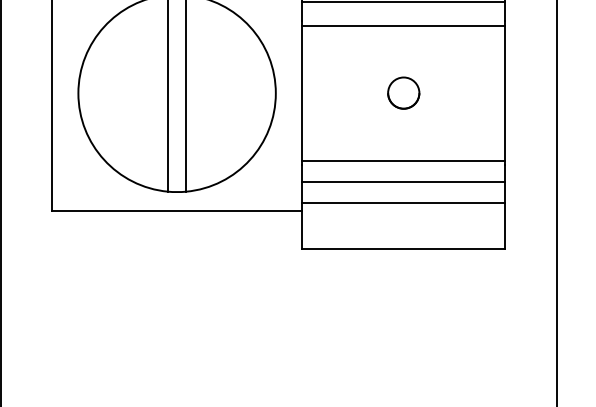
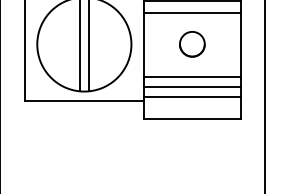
part: (403, 93) -> (192, 44), size x1.67

